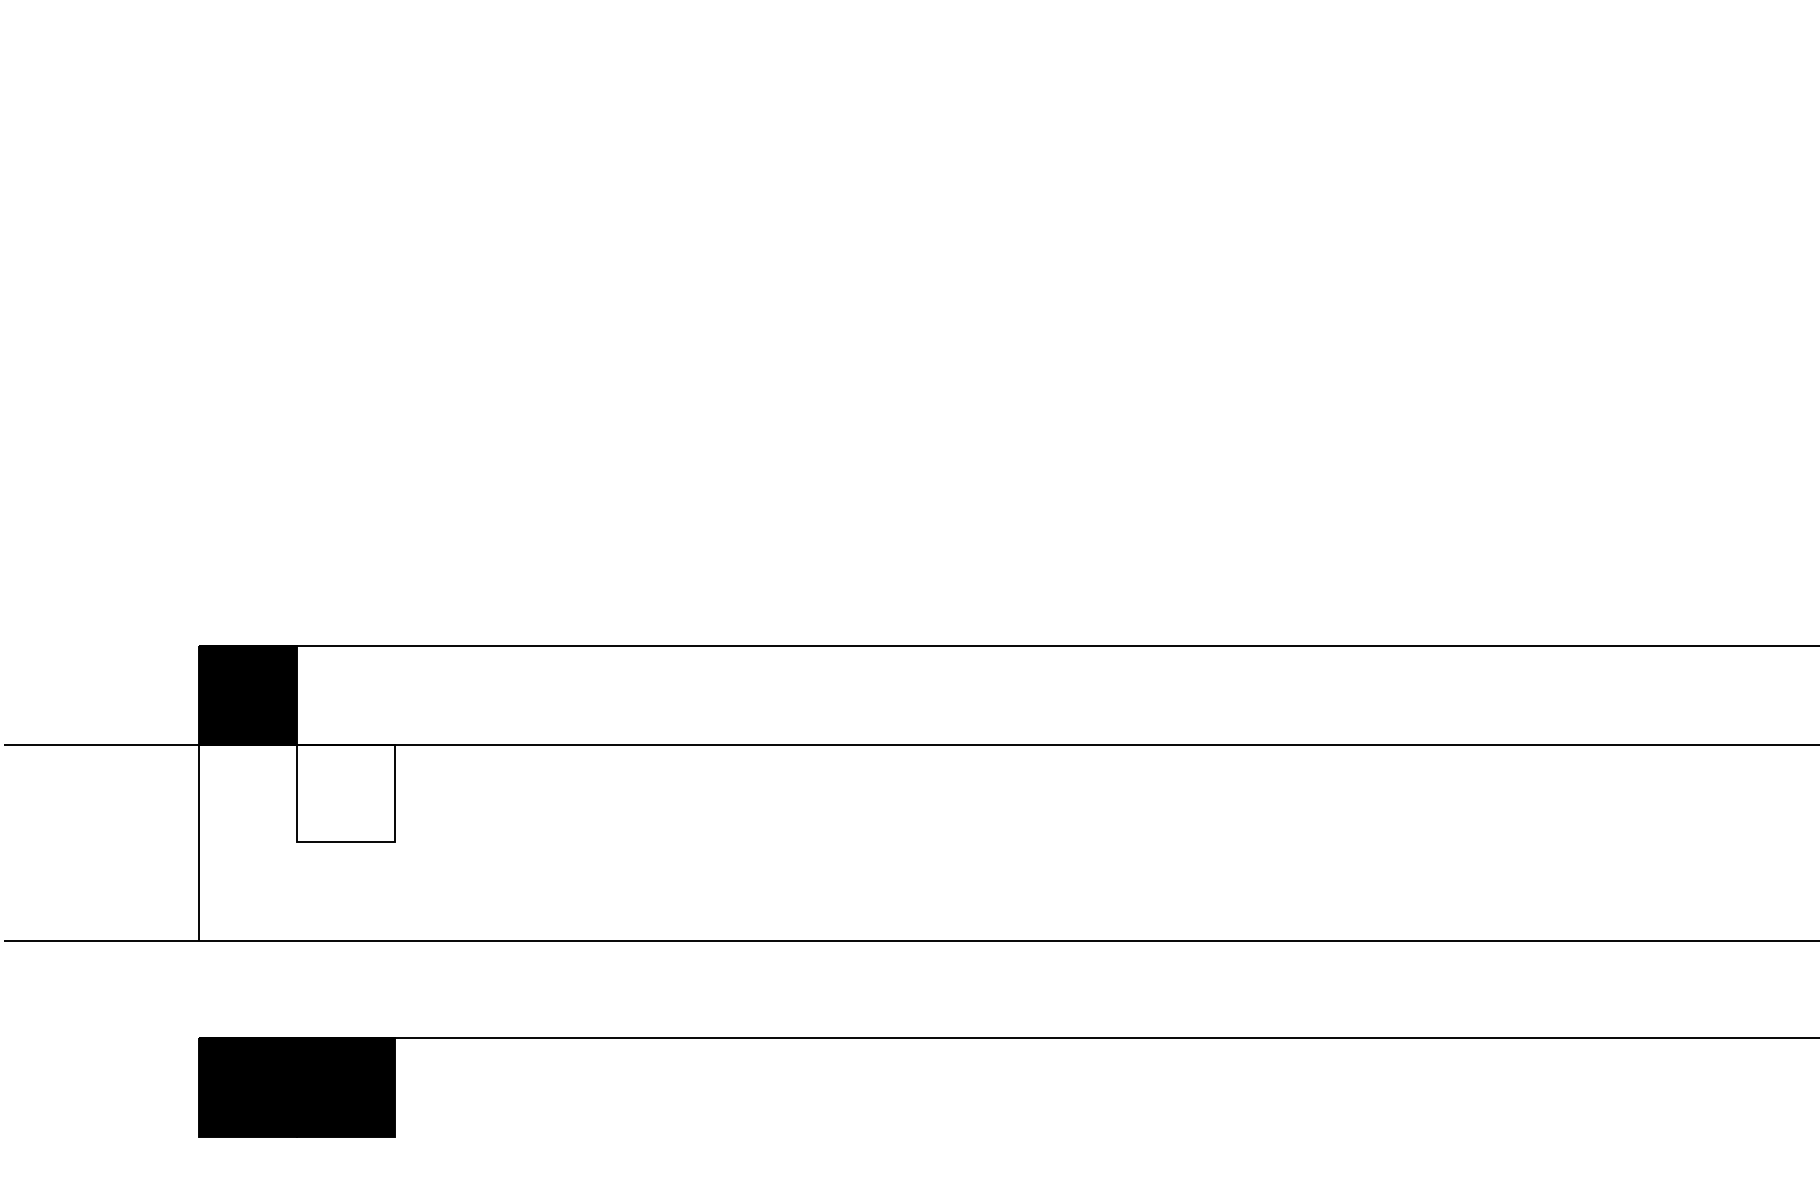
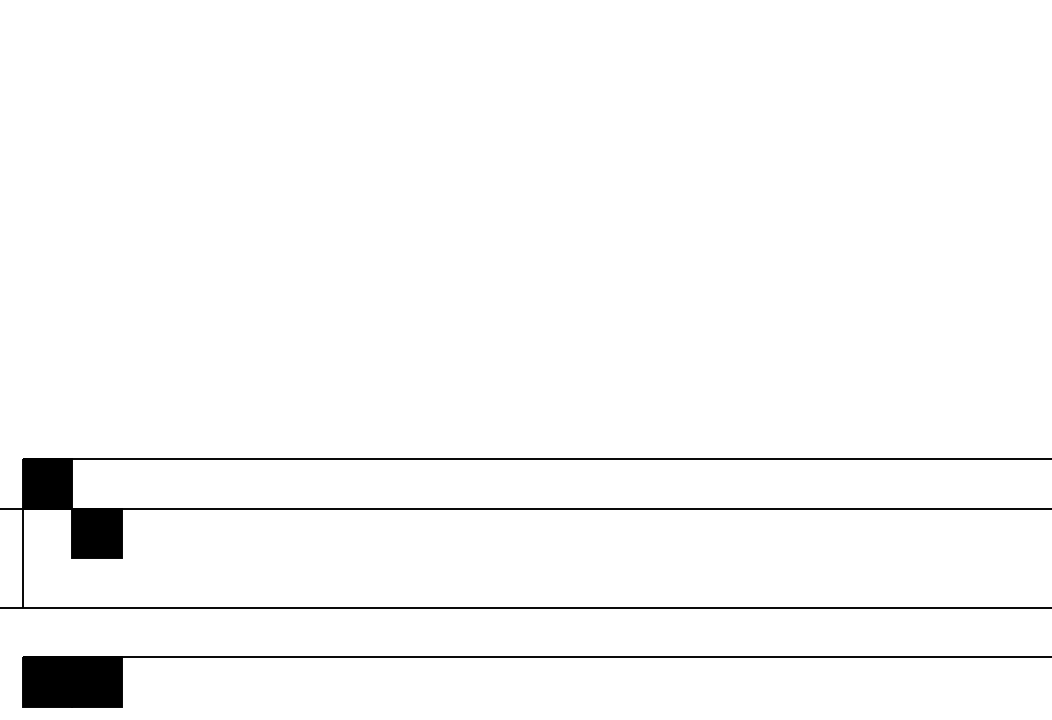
fill: (345, 793) -> (96, 533), added

